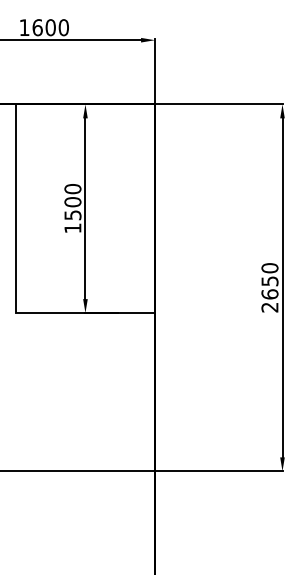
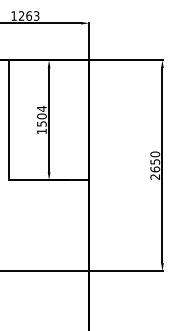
text: (49, 26) -> (28, 15), 1600 -> 1263
text: (72, 188) -> (41, 108), 1500 -> 1504

